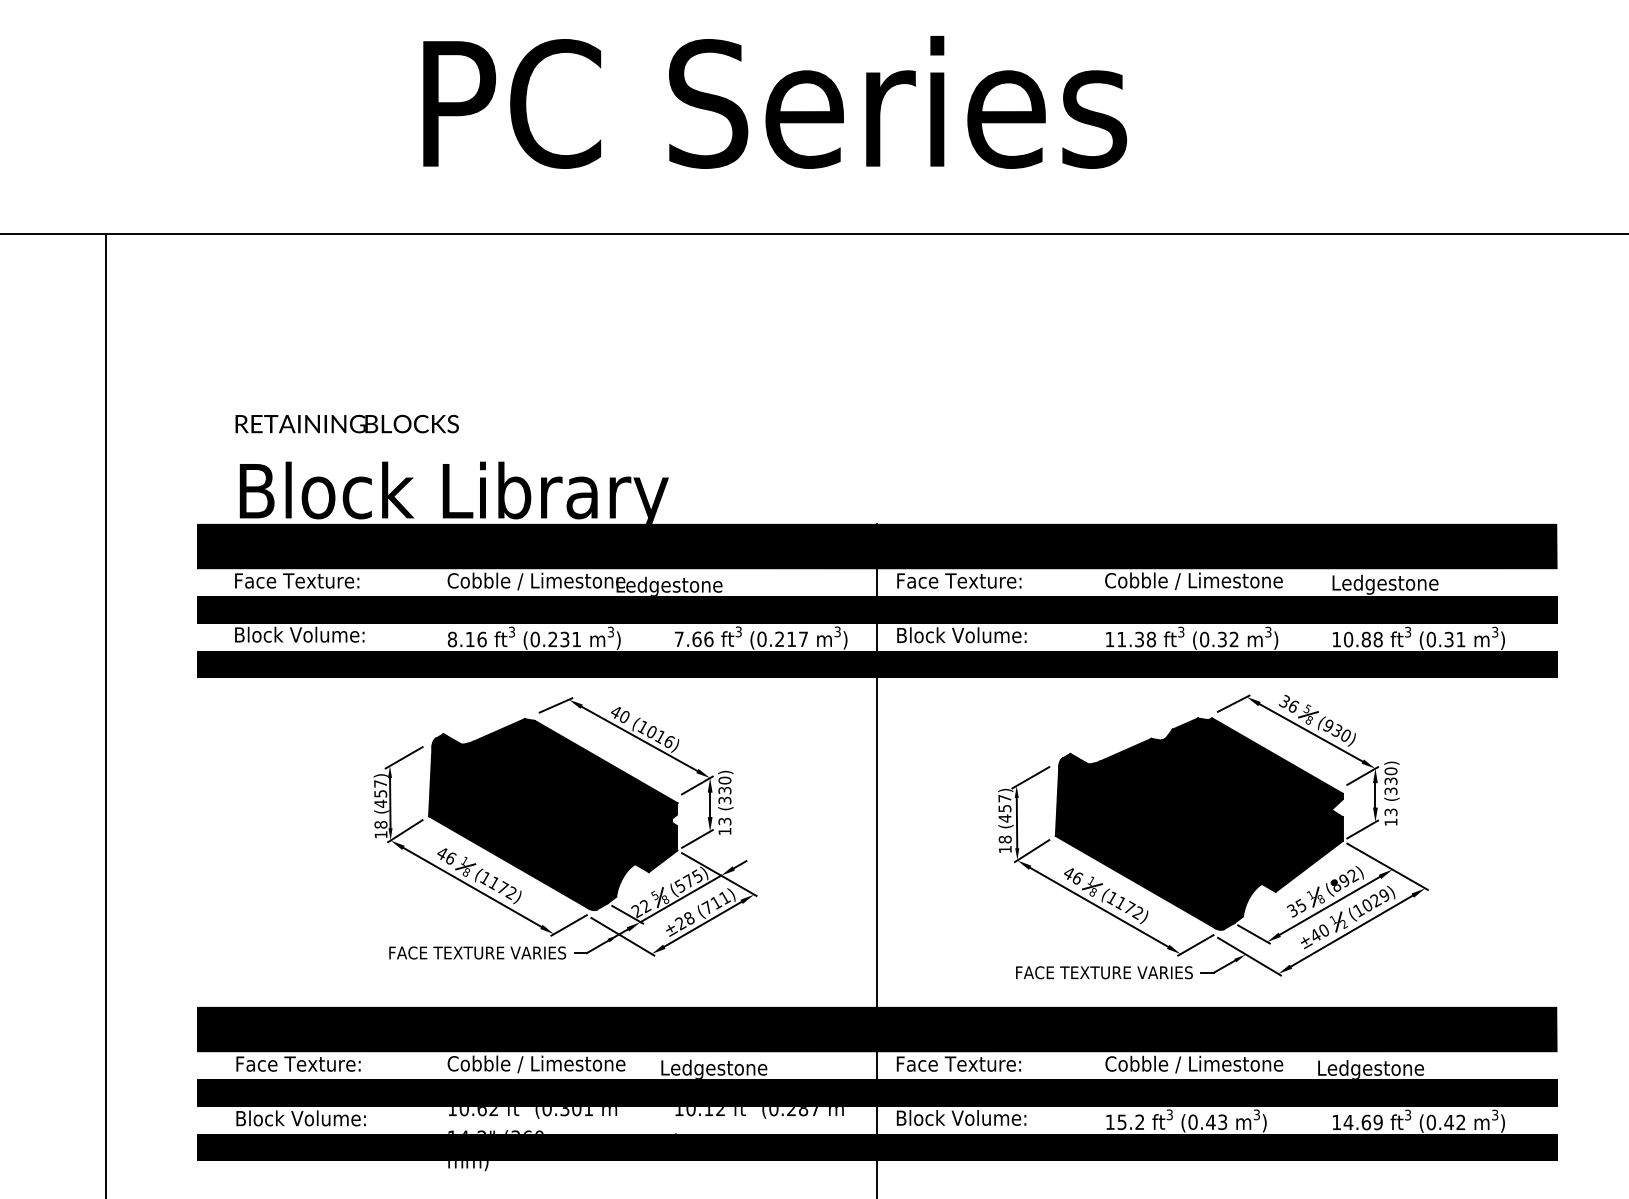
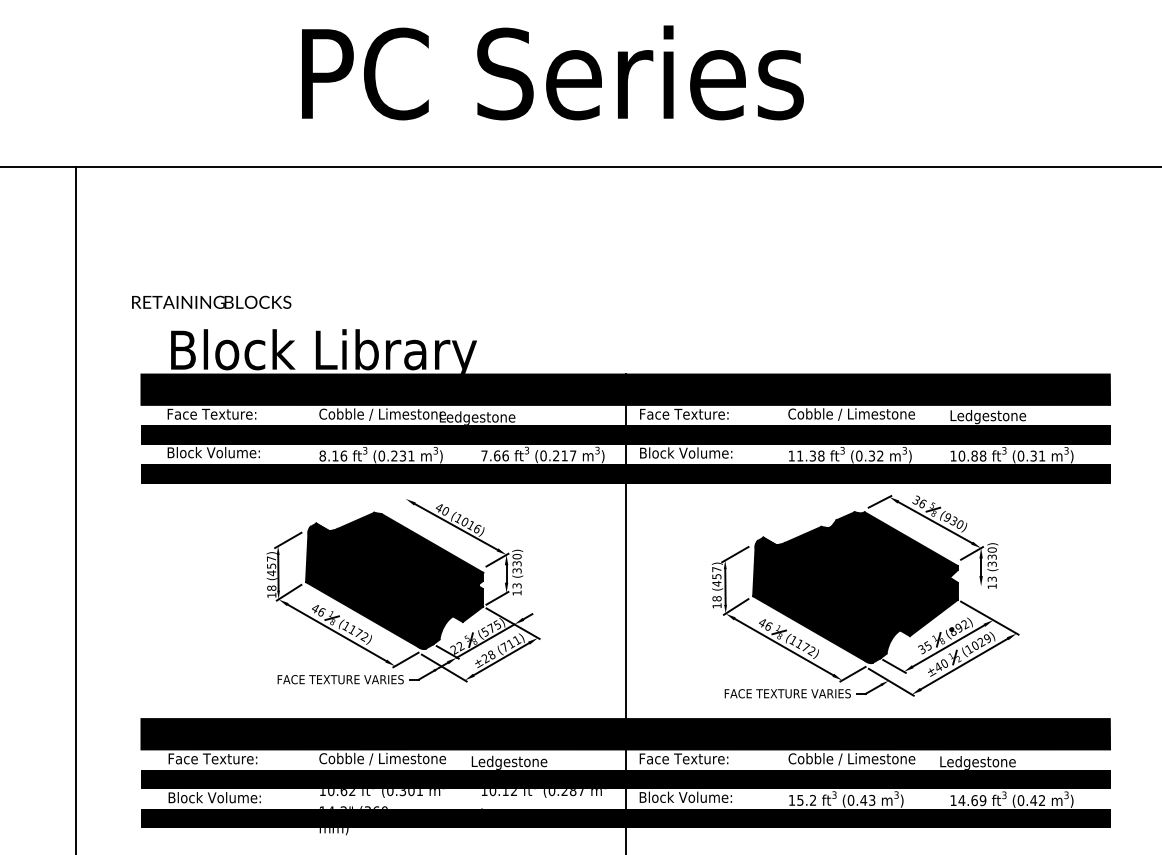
text: (346, 422) -> (211, 301), moved
line: (555, 704) -> (396, 502), removed
line: (1361, 829) -> (971, 591), removed

